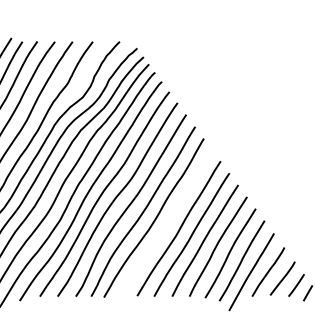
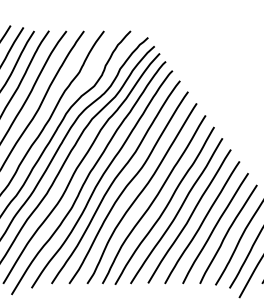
curve: (167, 222) -> (178, 210), added

